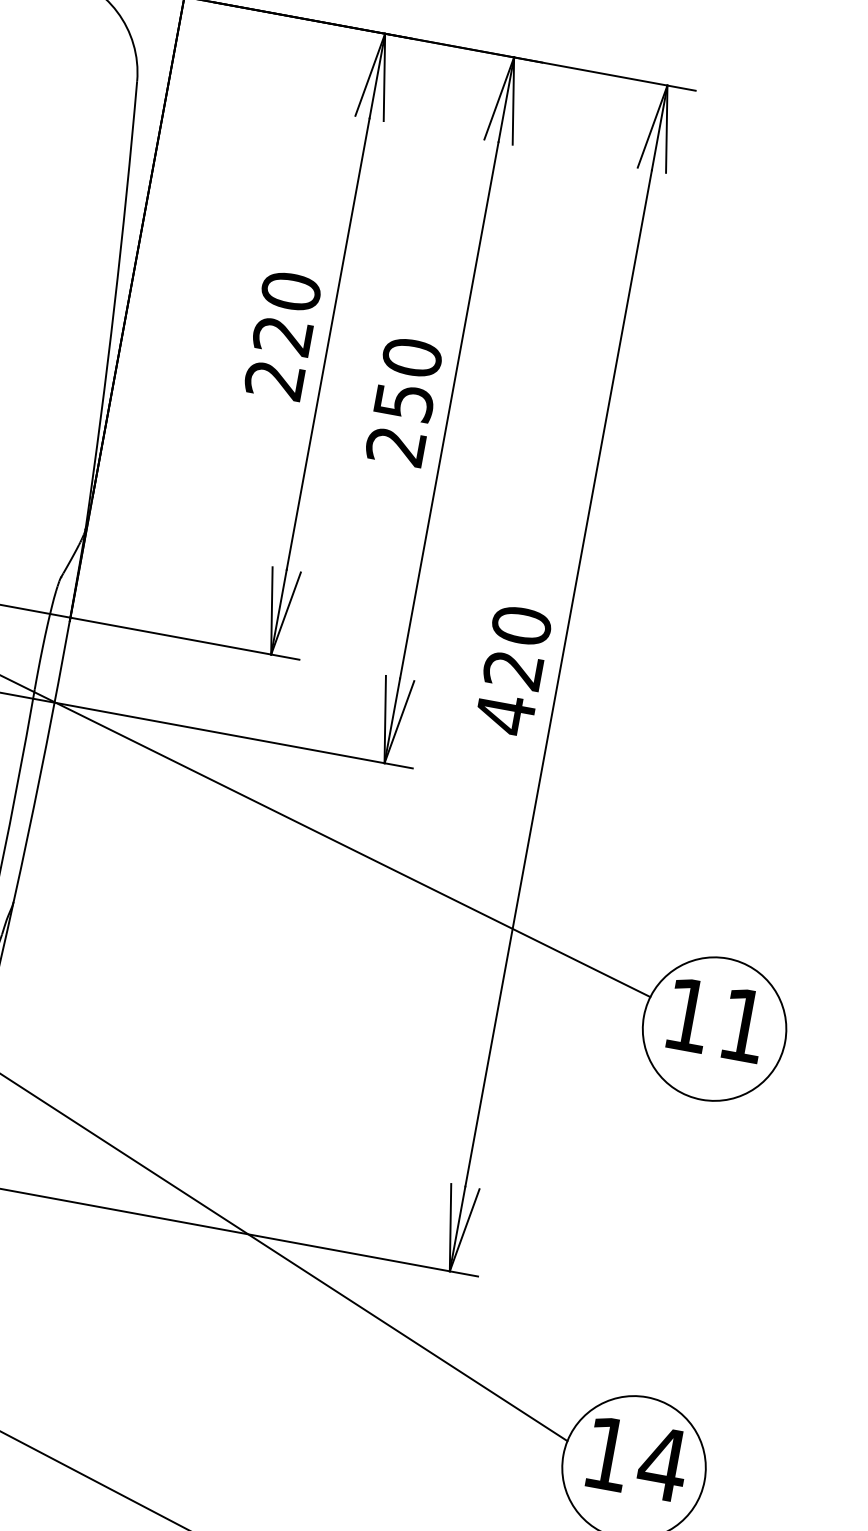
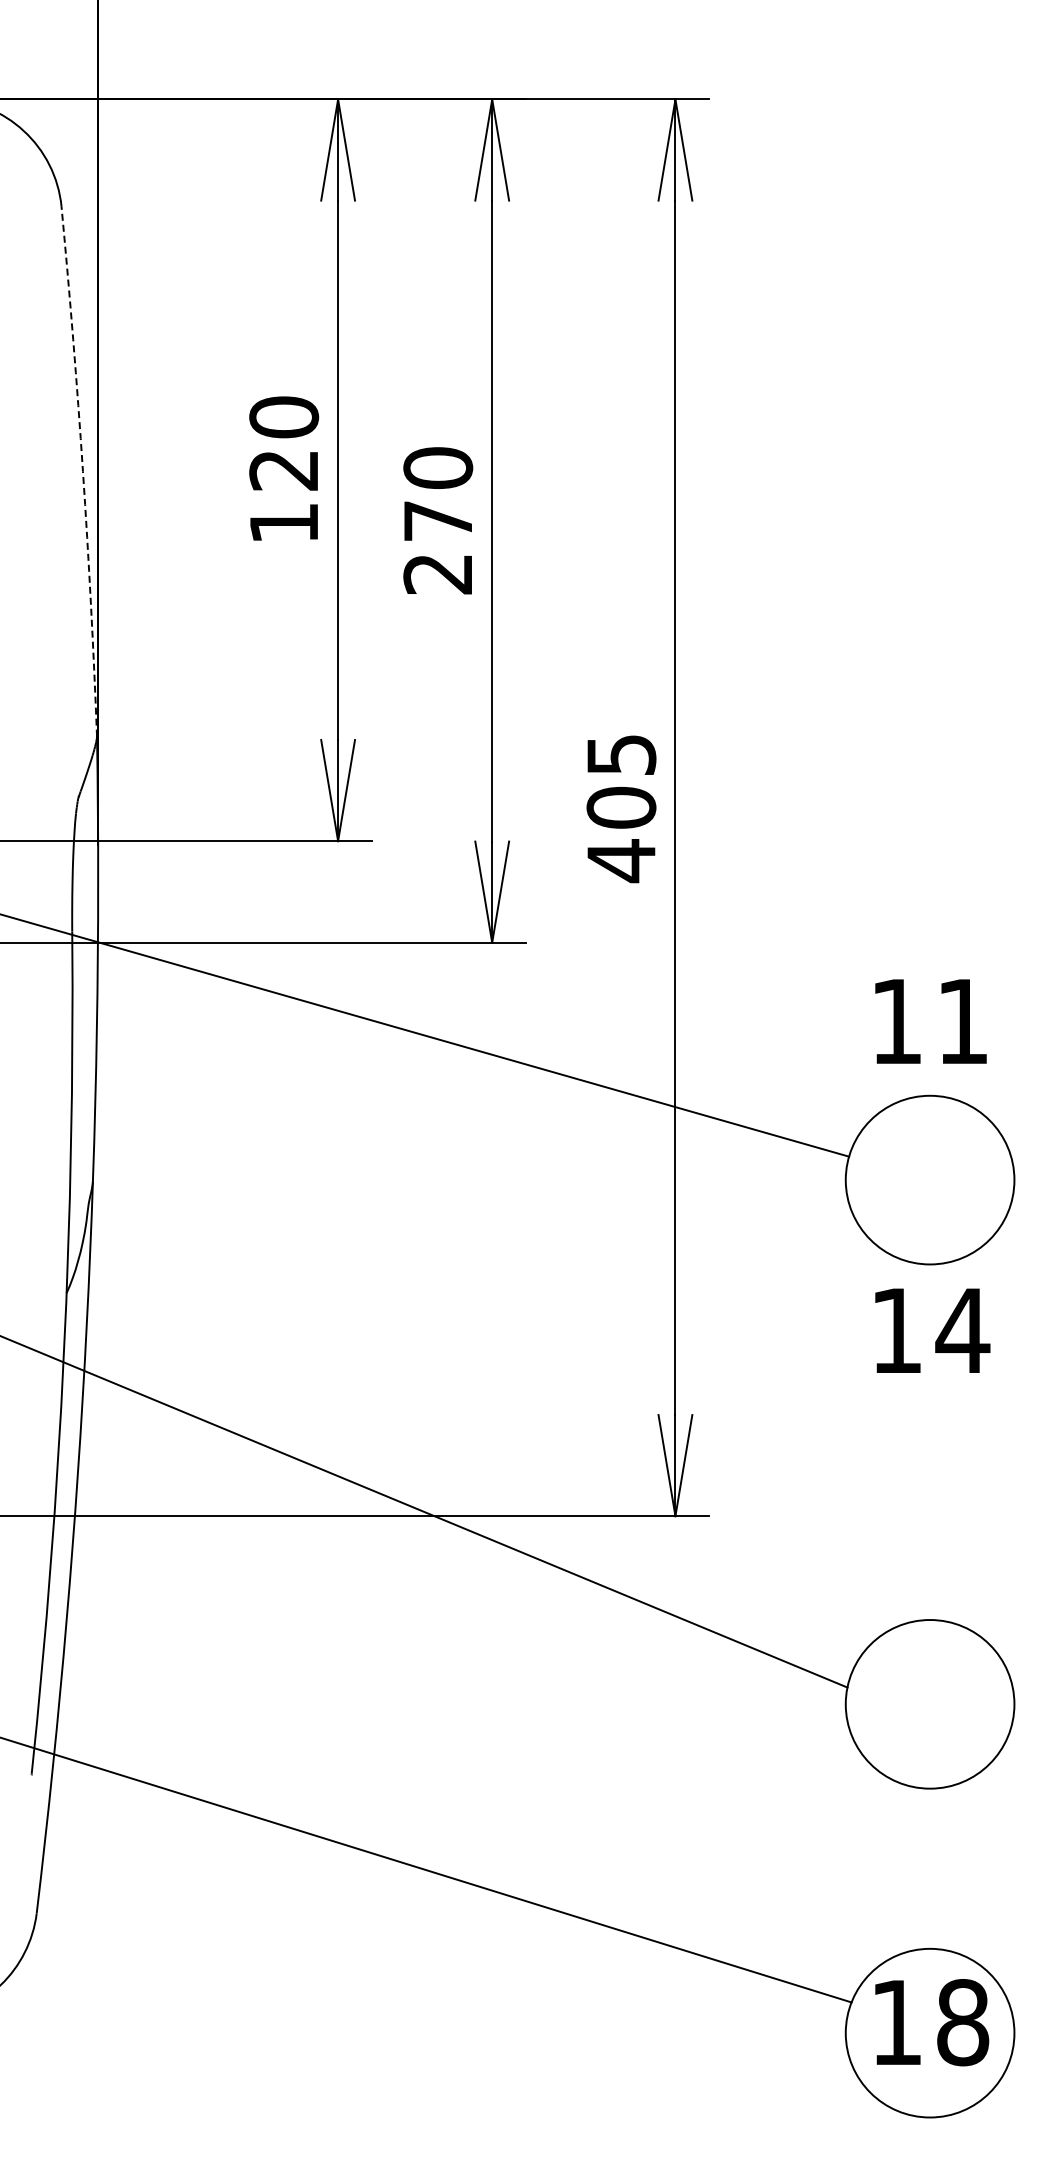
arc: (114, 305) -> (82, 471), solid -> dashed
text: (274, 380) -> (283, 523), 220 -> 120
text: (404, 402) -> (438, 521), 250 -> 270
text: (517, 648) -> (621, 781), 420 -> 405
text: (716, 1020) -> (930, 1021), moved
text: (637, 1459) -> (932, 1330), moved

